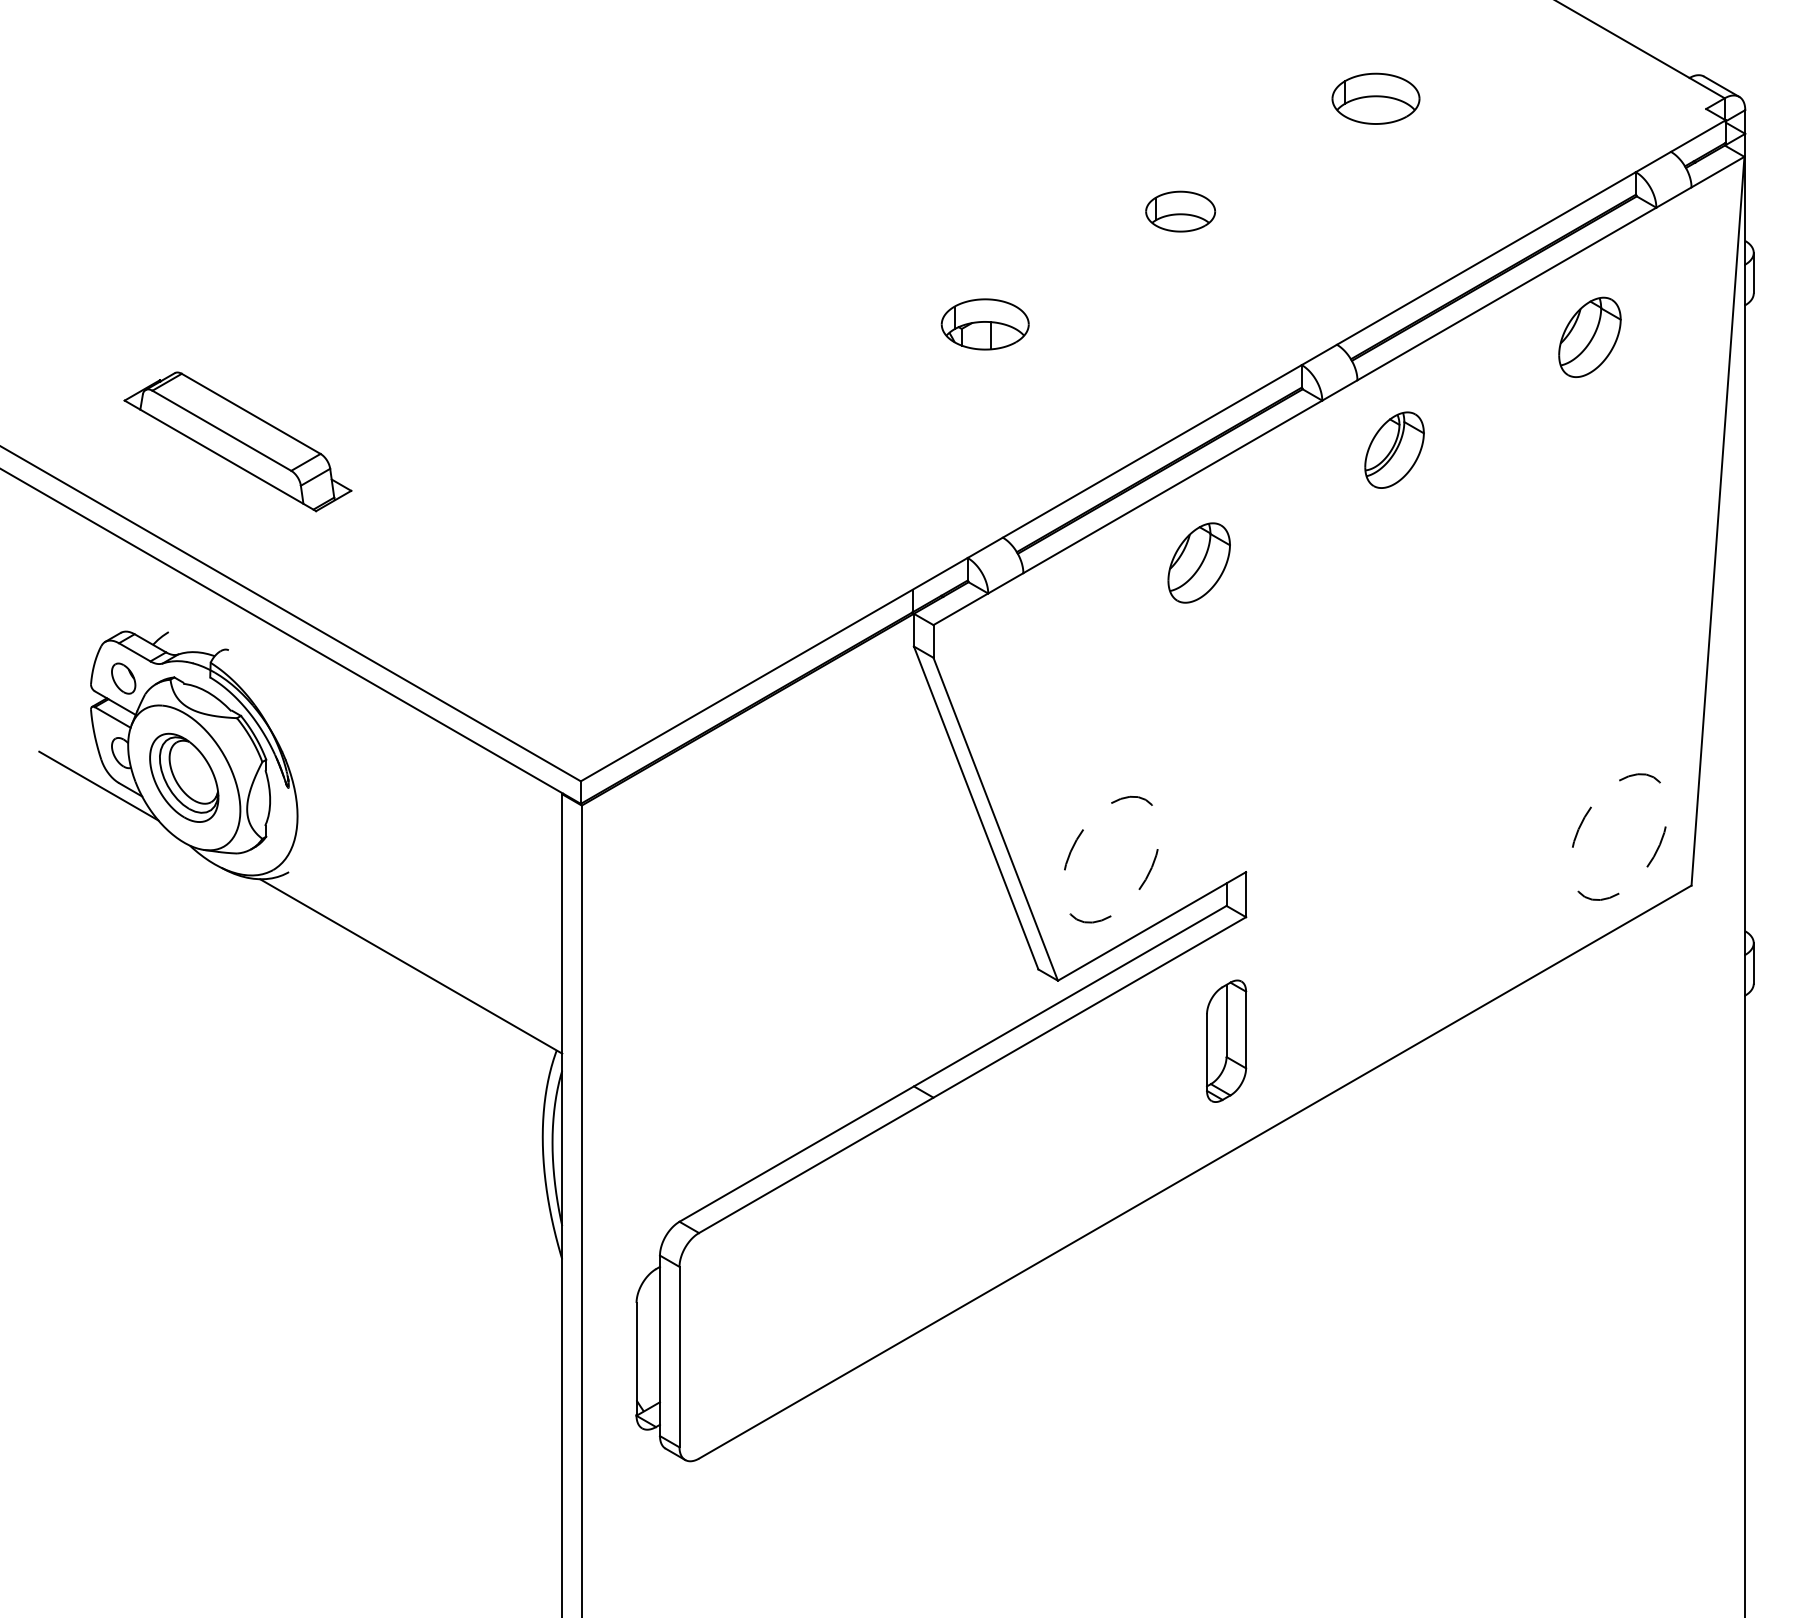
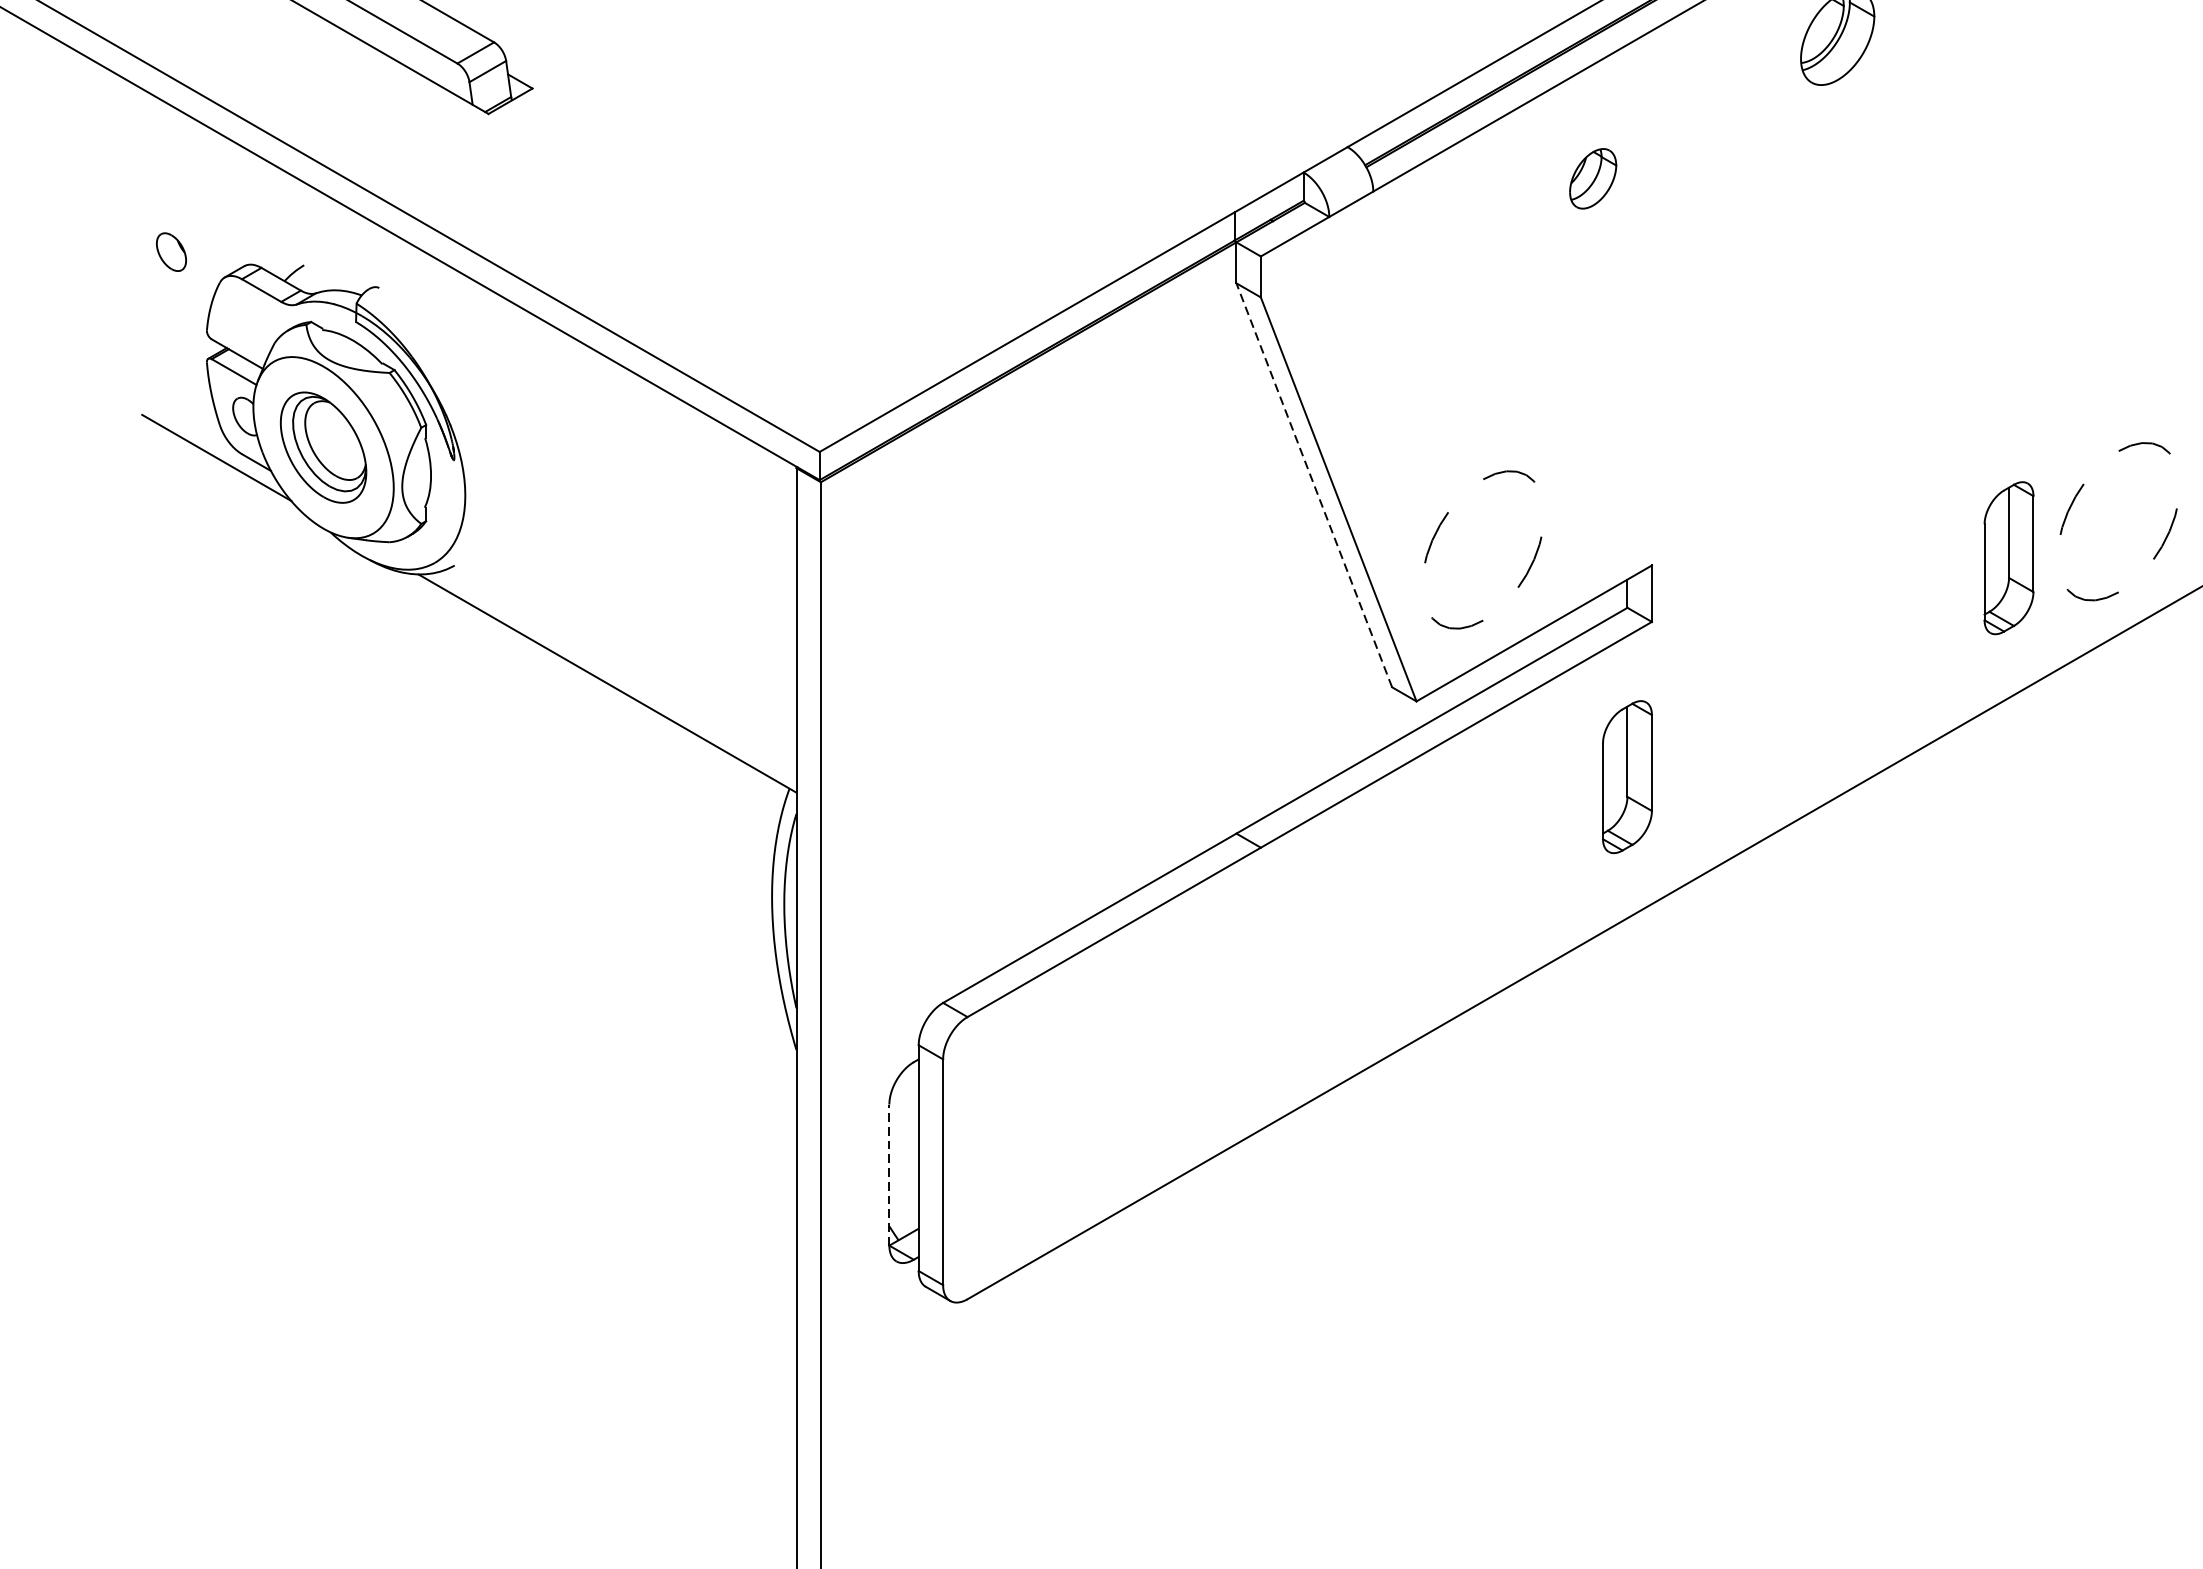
part: (1198, 562) -> (1592, 178), size x0.6
part: (123, 678) -> (171, 251), moved
line: (976, 807) -> (1314, 484), solid -> dashed
part: (1531, 865) -> (2008, 557), added
line: (636, 1358) -> (889, 1173), solid -> dashed

